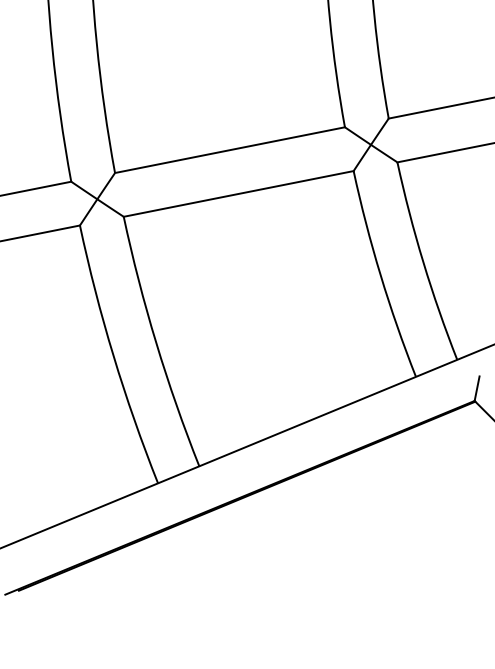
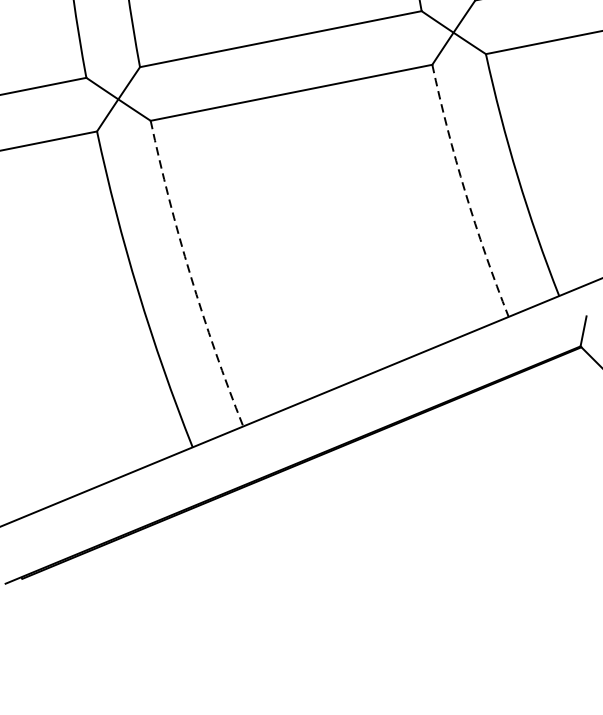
arc: (380, 275) -> (465, 192), solid -> dashed
arc: (156, 343) -> (190, 276), solid -> dashed

